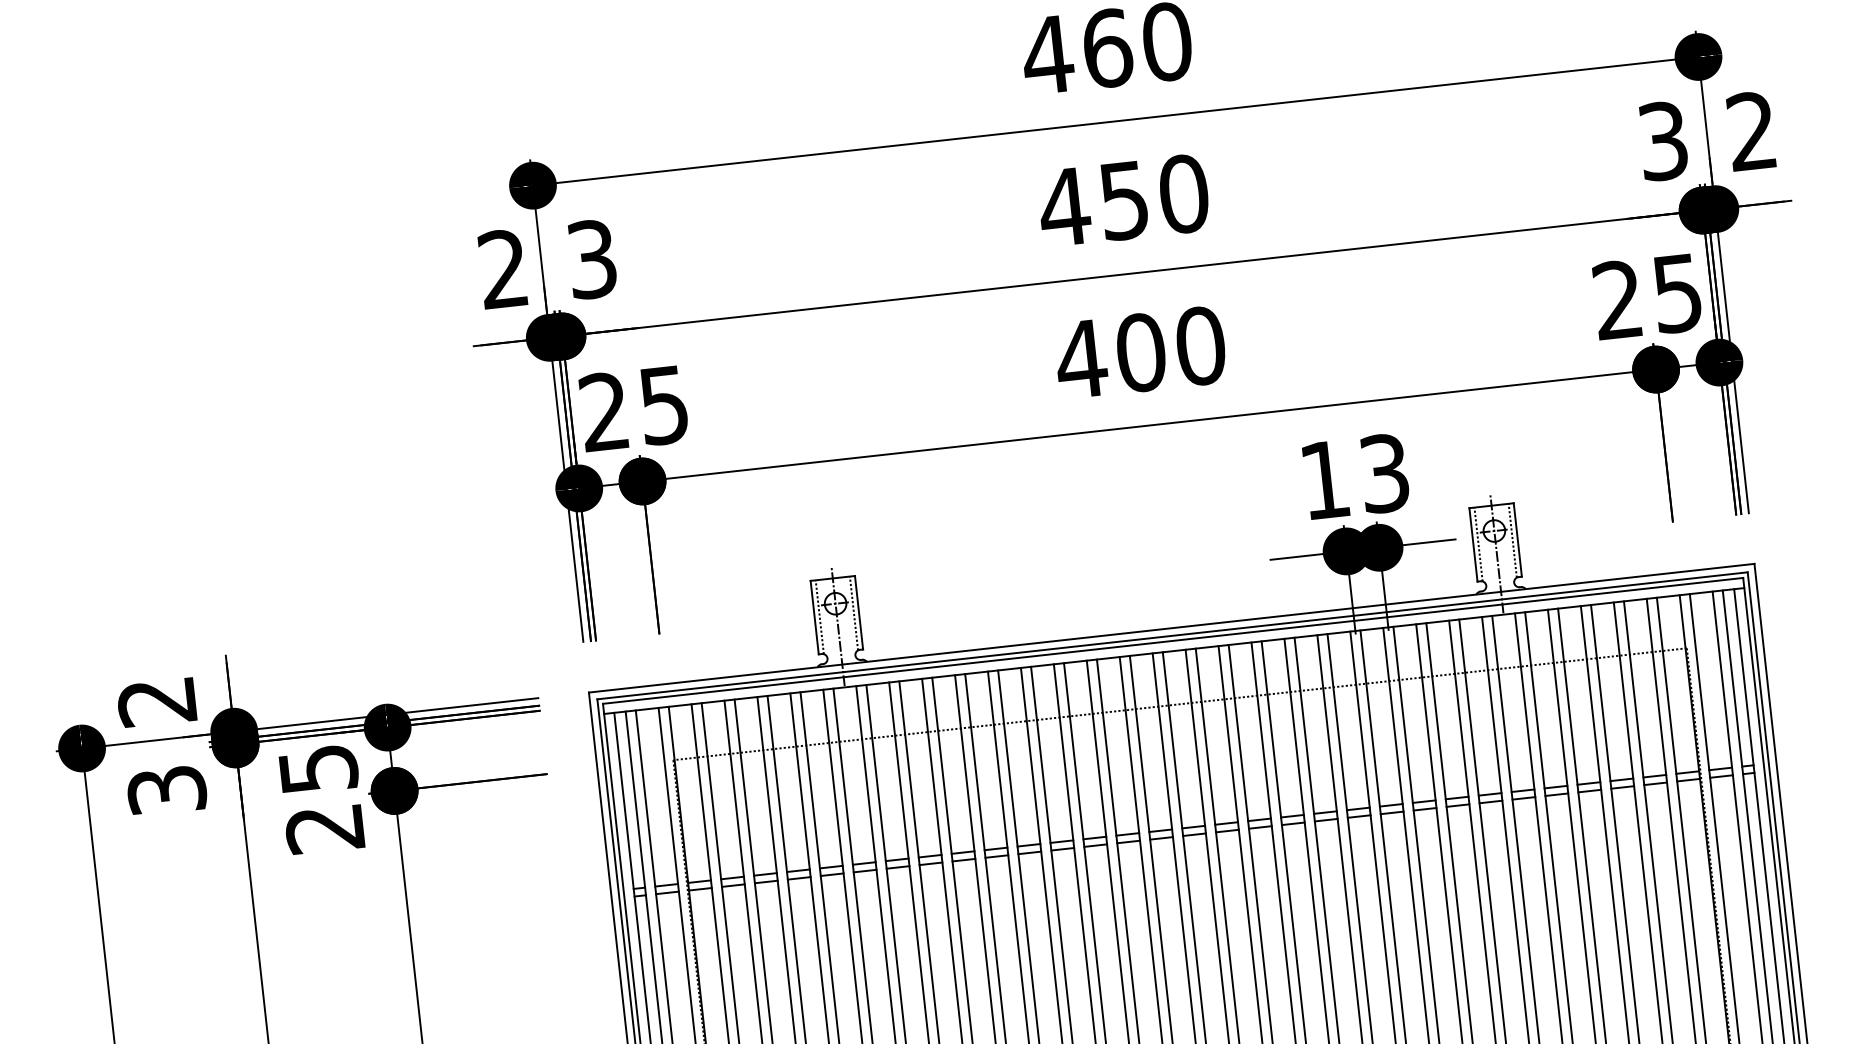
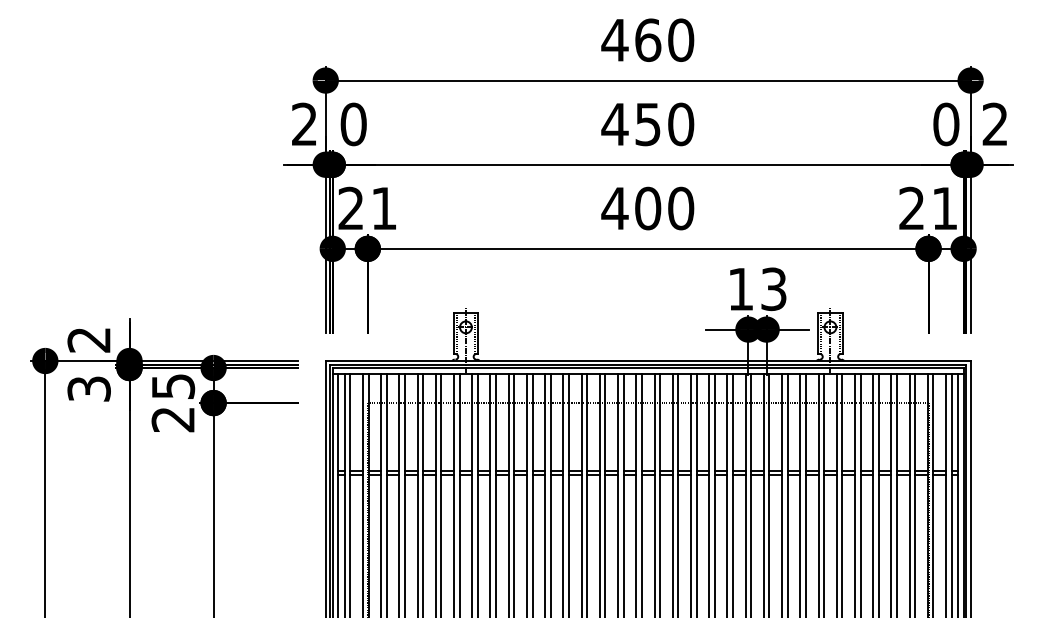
text: (1663, 141) -> (946, 124), 3 -> 0
text: (591, 259) -> (353, 124), 3 -> 0
text: (1676, 293) -> (944, 208), 25 -> 21
text: (662, 405) -> (383, 208), 25 -> 21

